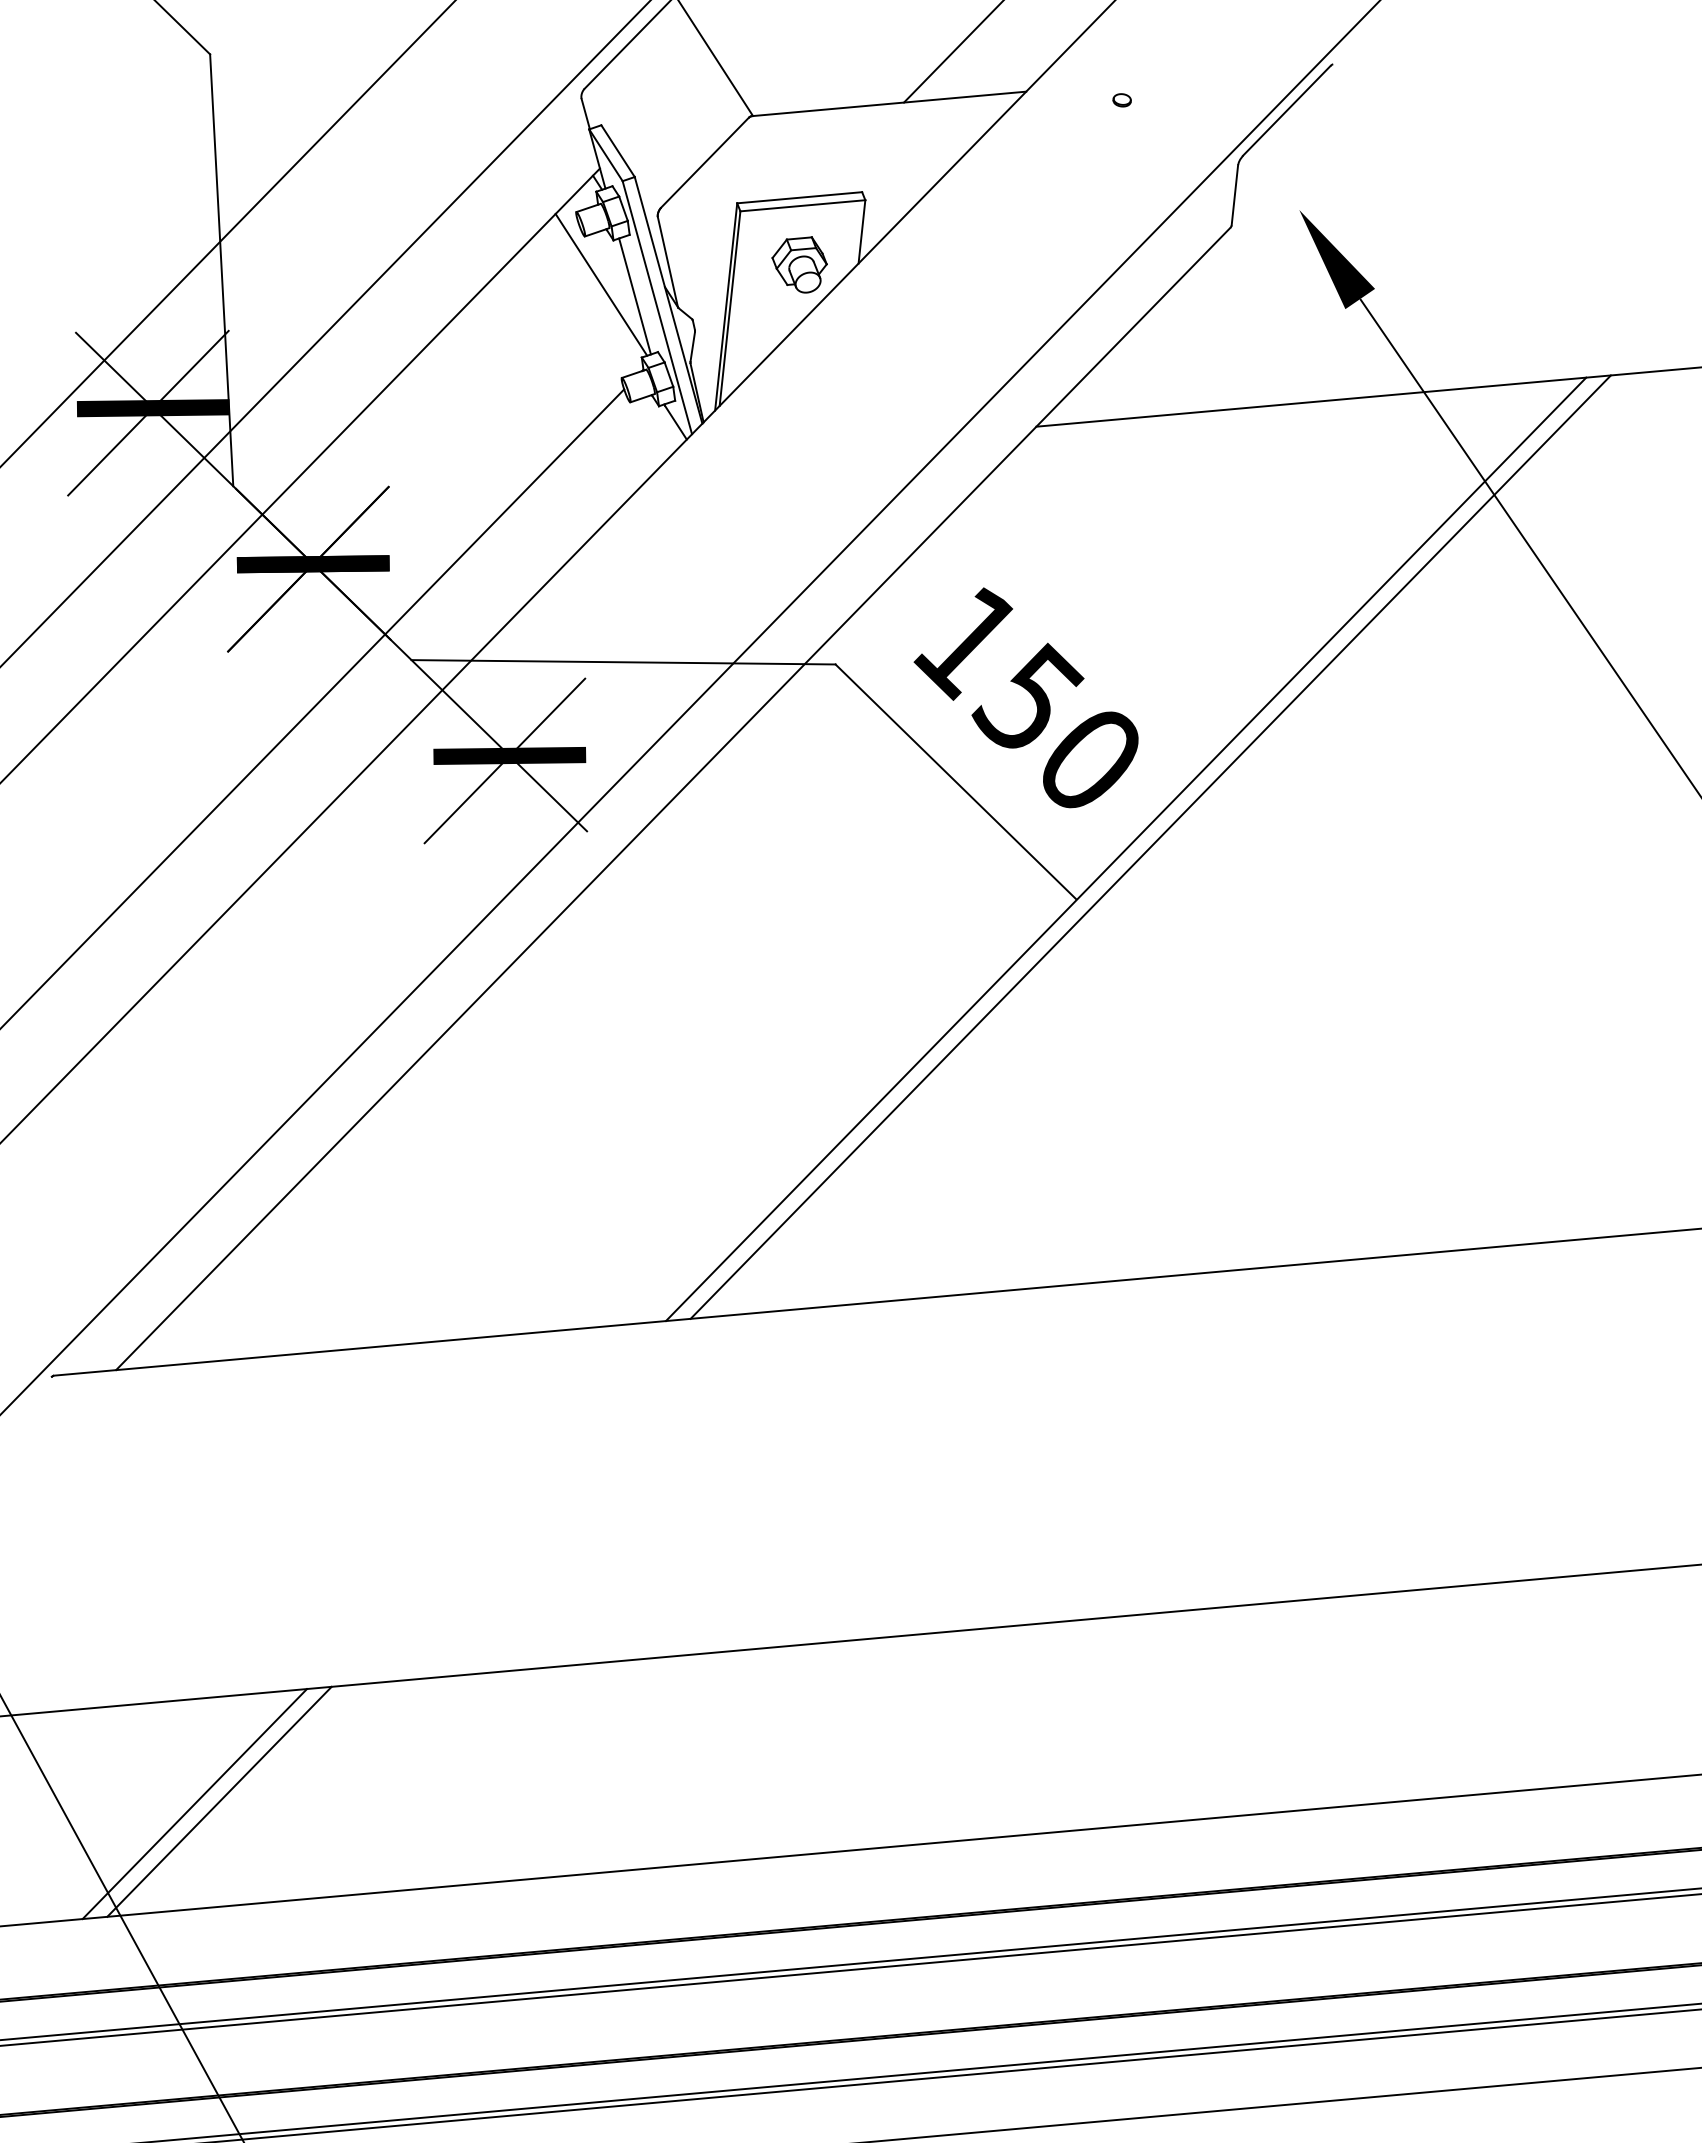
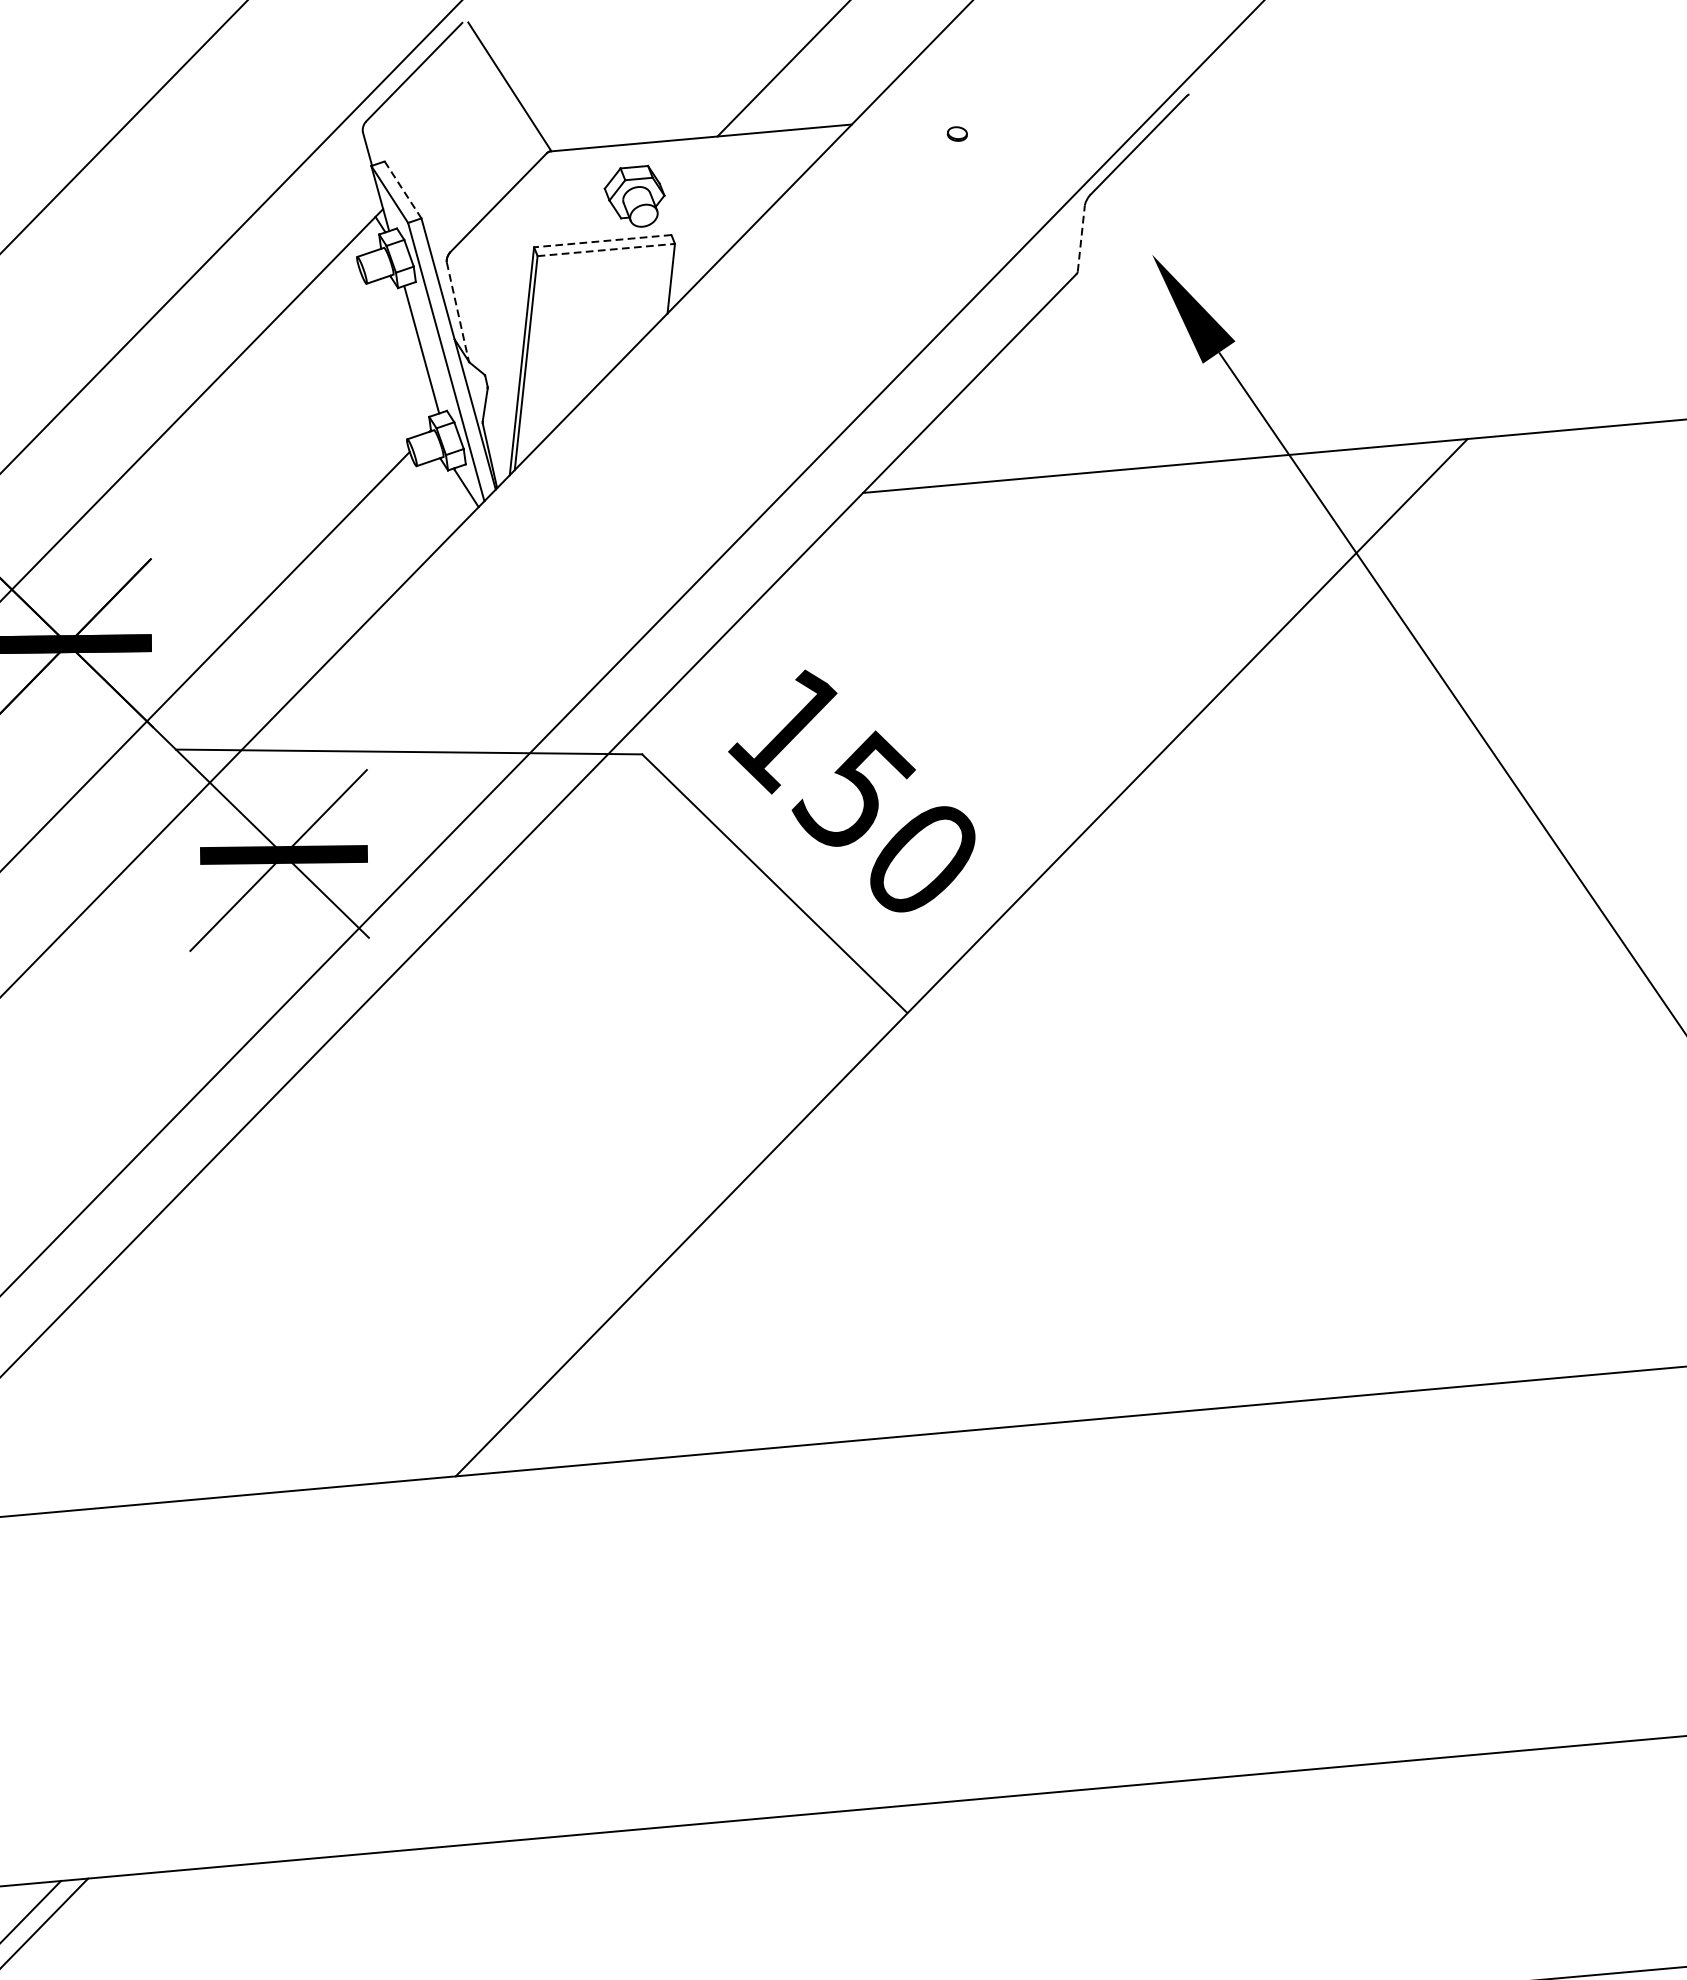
line: (618, 151) -> (403, 190), solid -> dashed
line: (1234, 194) -> (1080, 237), solid -> dashed
line: (799, 197) -> (602, 240), solid -> dashed
line: (802, 205) -> (605, 249), solid -> dashed
line: (667, 261) -> (457, 311), solid -> dashed
part: (799, 264) -> (634, 195), moved
line: (601, 284) -> (384, 336), removed
line: (1150, 846) -> (988, 954), removed

